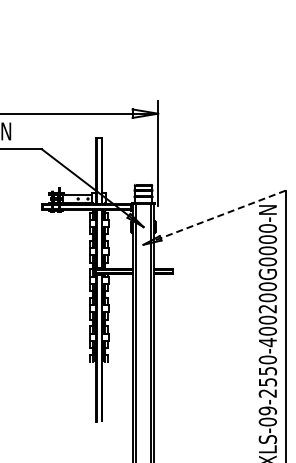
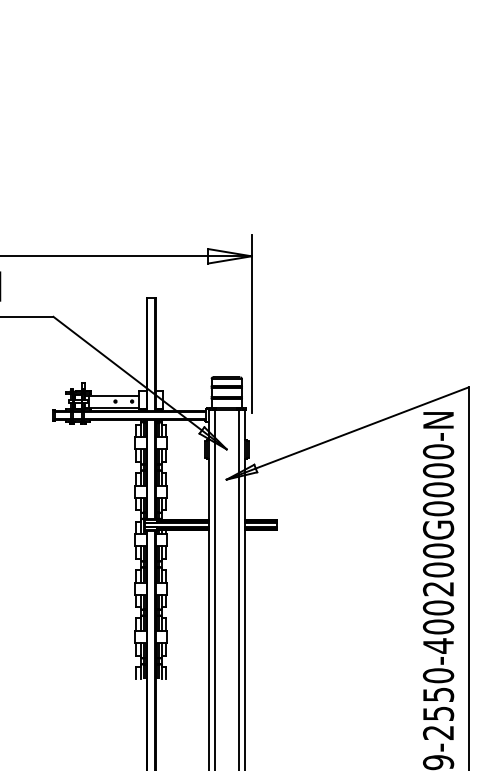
line: (214, 217) -> (347, 433), dashed -> solid

